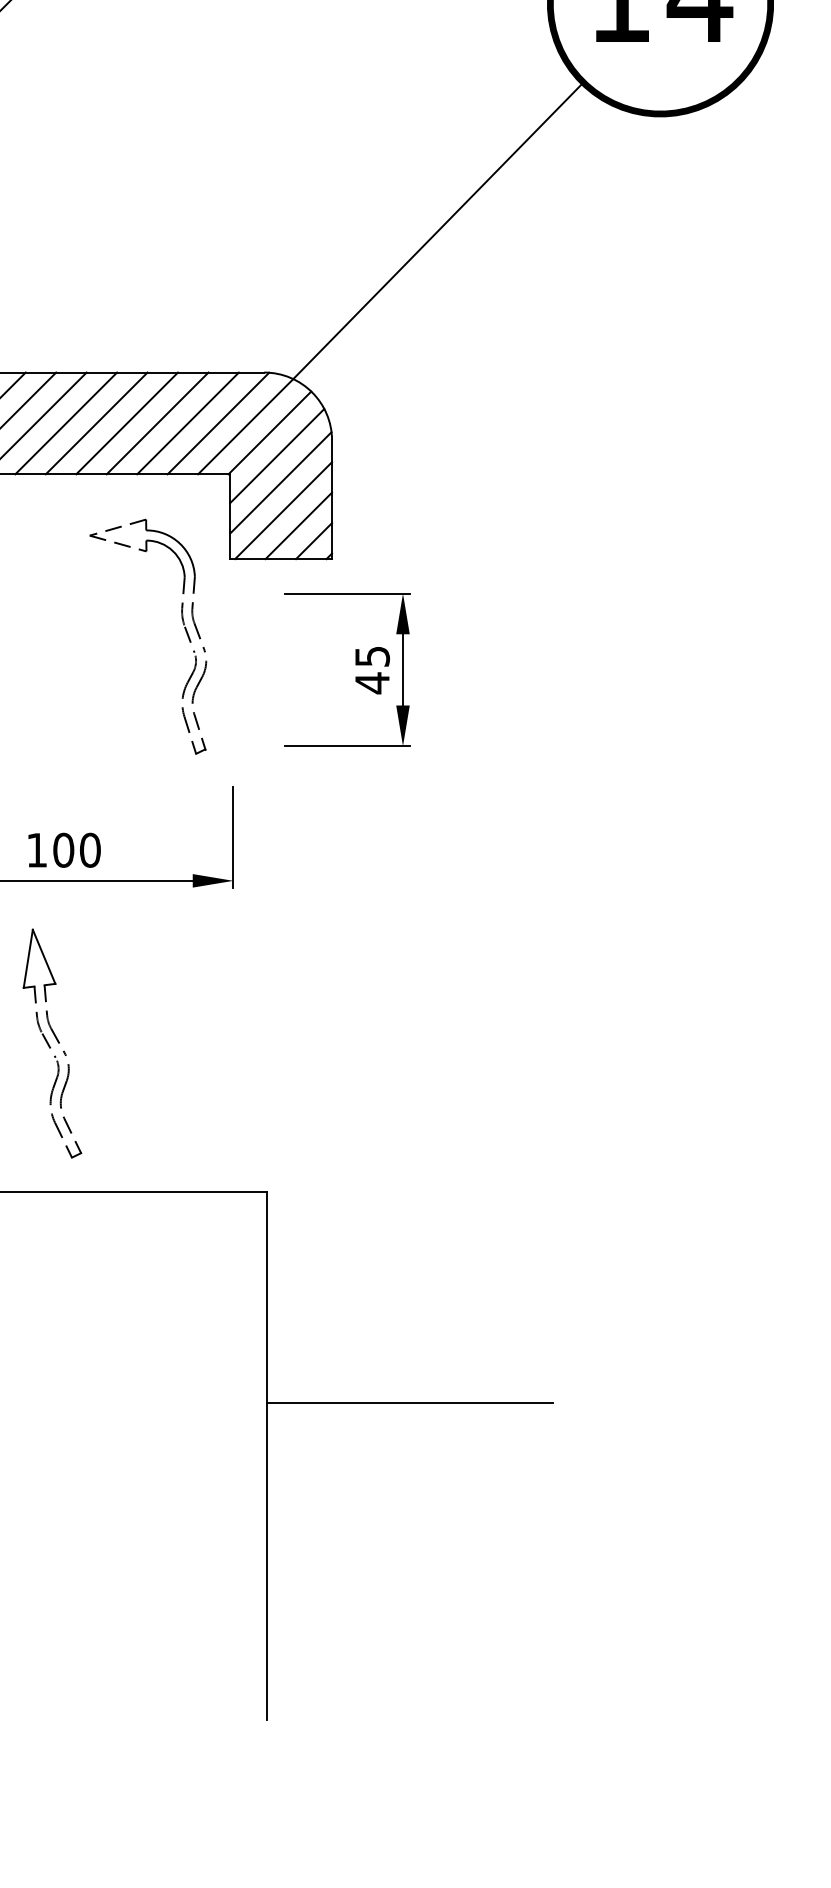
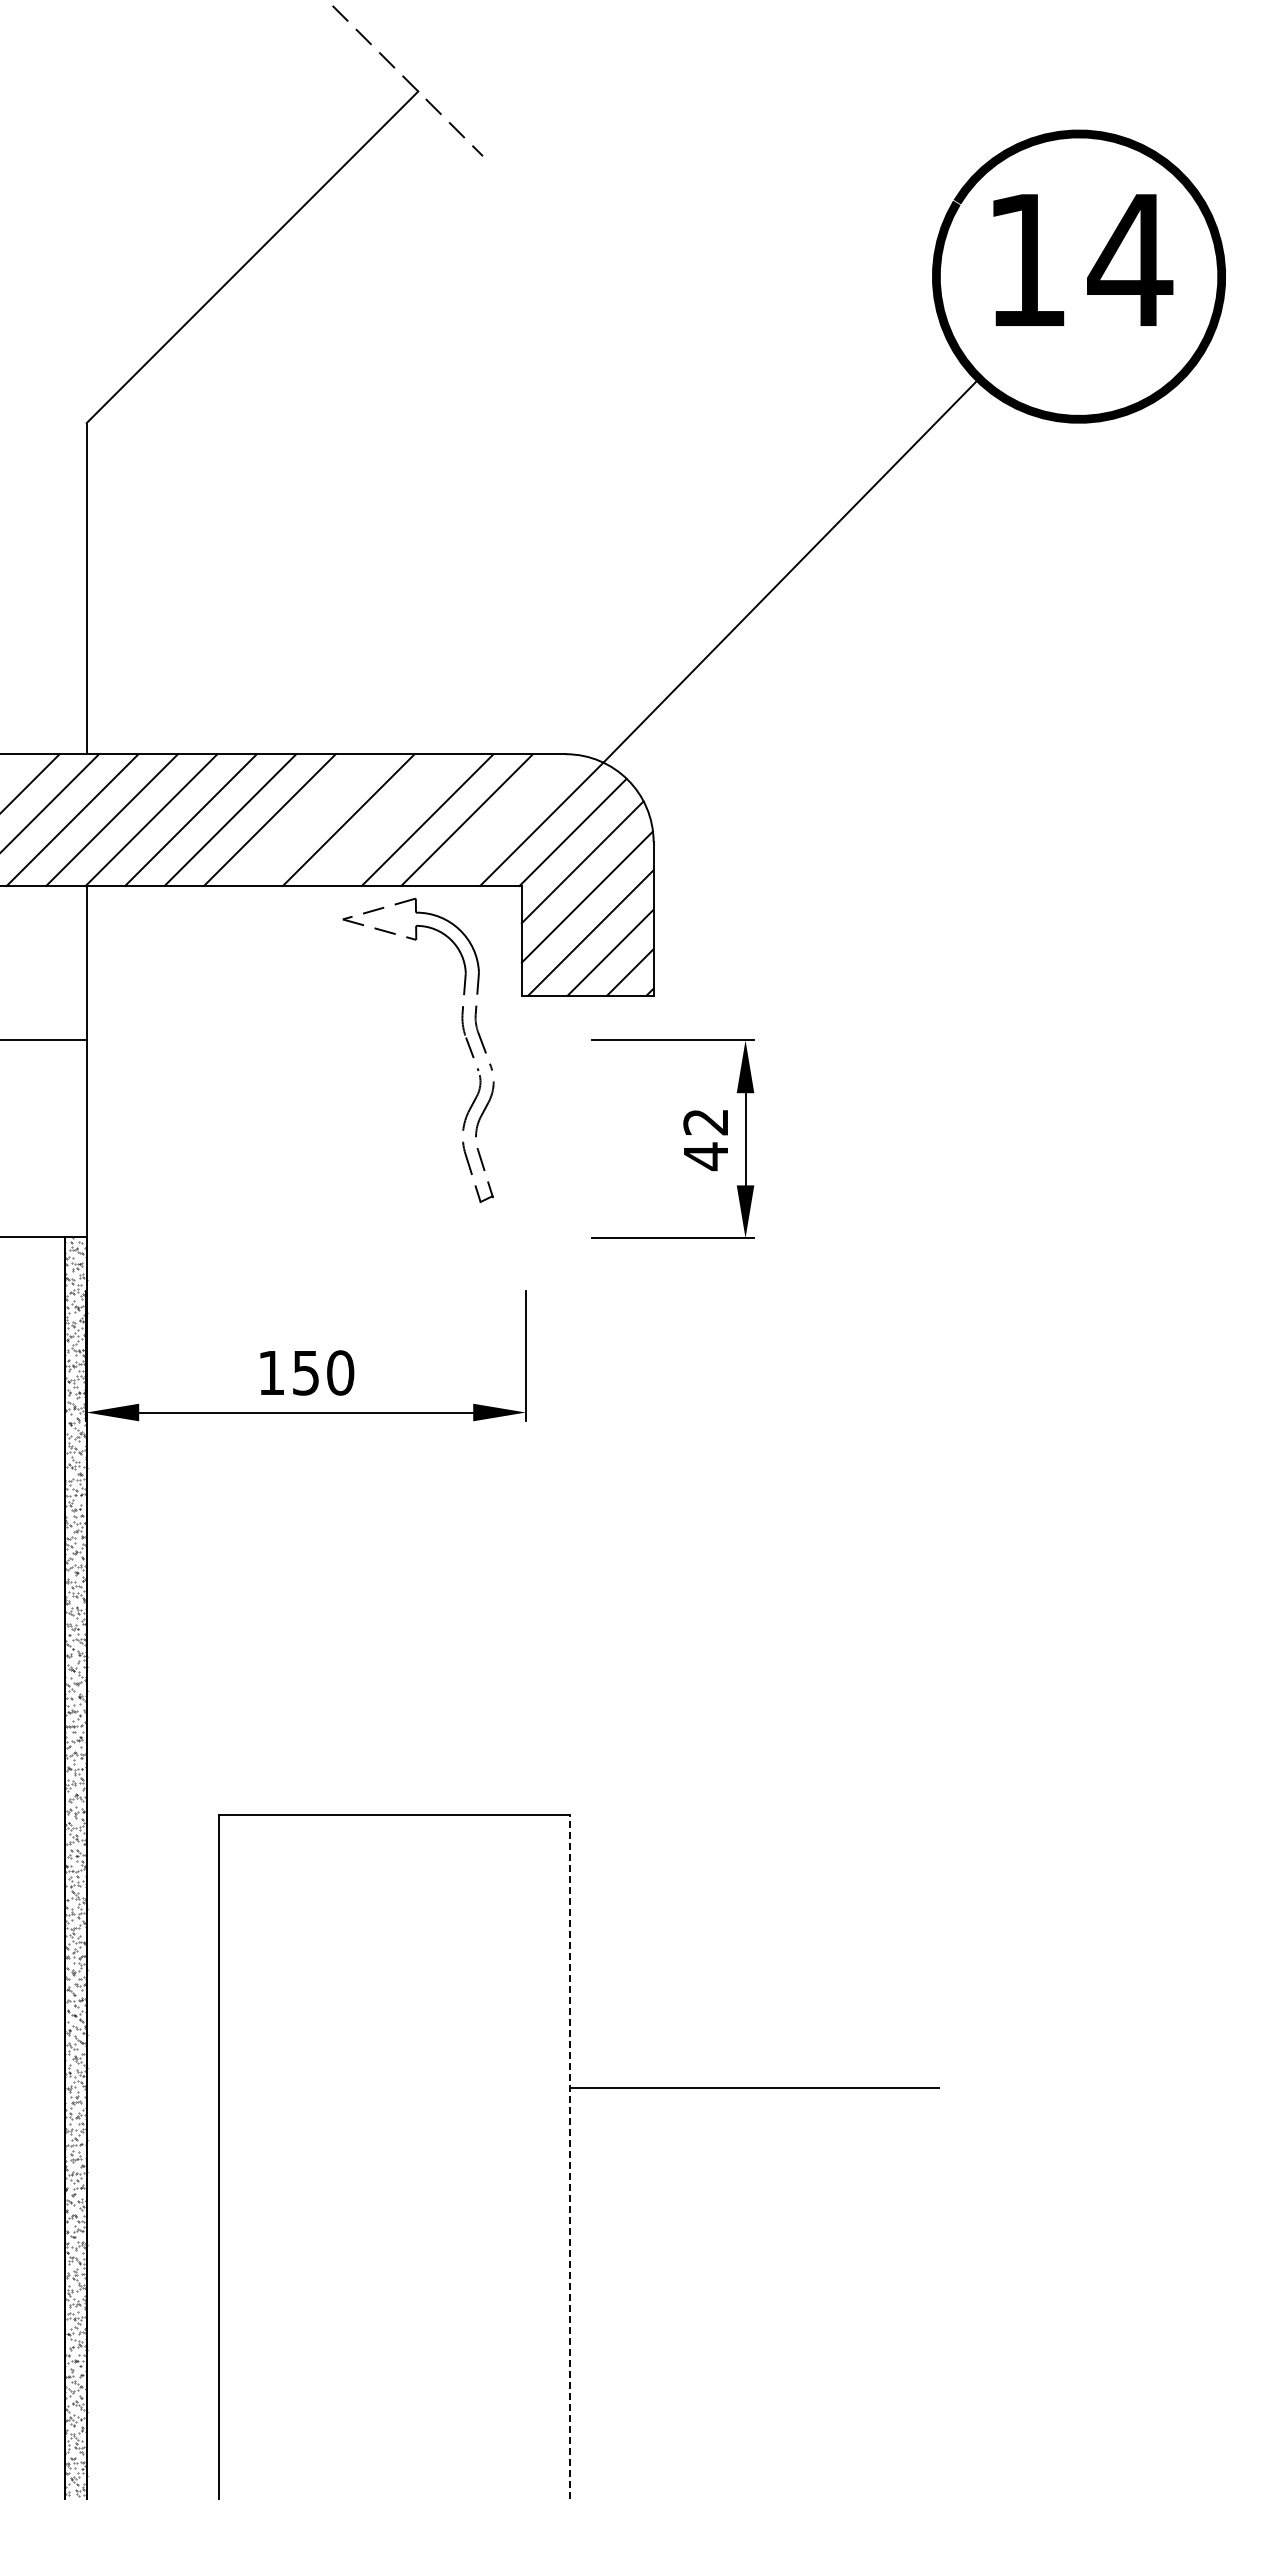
line: (66, 422) -> (309, 819), removed
line: (127, 422) -> (388, 819), removed
line: (218, 422) -> (506, 819), removed
part: (182, 623) -> (463, 1033), moved
text: (372, 656) -> (705, 1122), 45 -> 42
text: (63, 849) -> (305, 1372), 100 -> 150
part: (52, 1042) -> (291, 1622), removed
line: (267, 1456) -> (569, 2157), solid -> dashed

